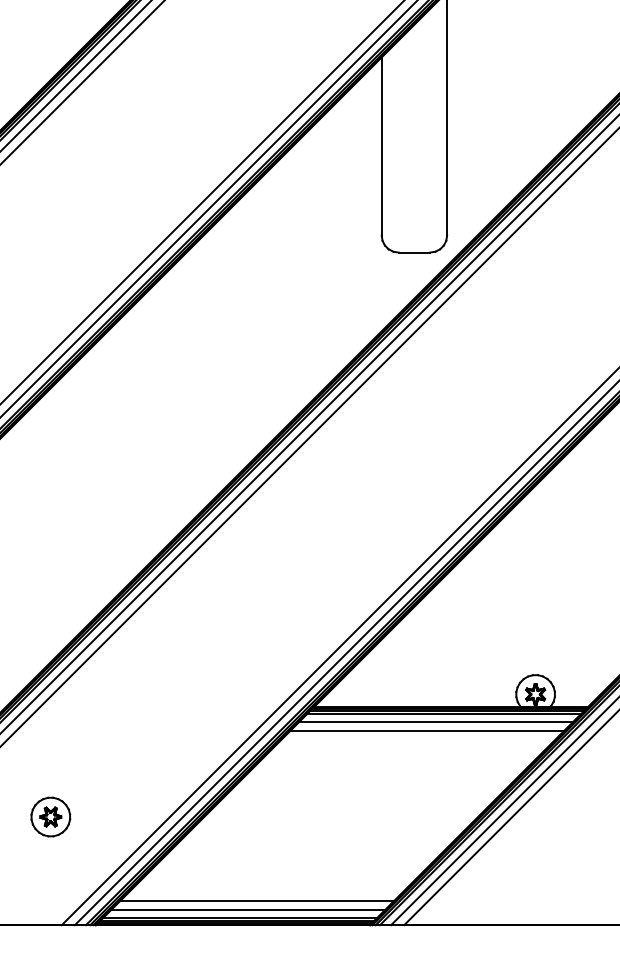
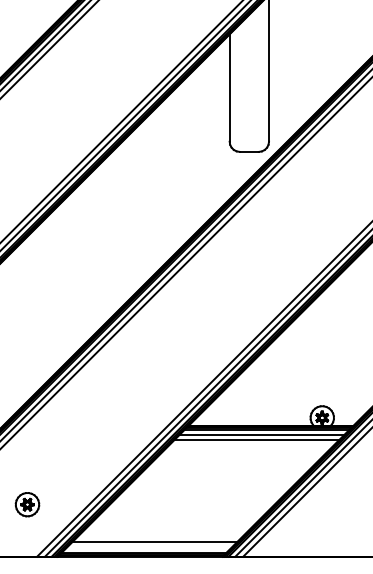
part: (50, 816) -> (27, 504), moved
line: (246, 909) -> (148, 547), removed

